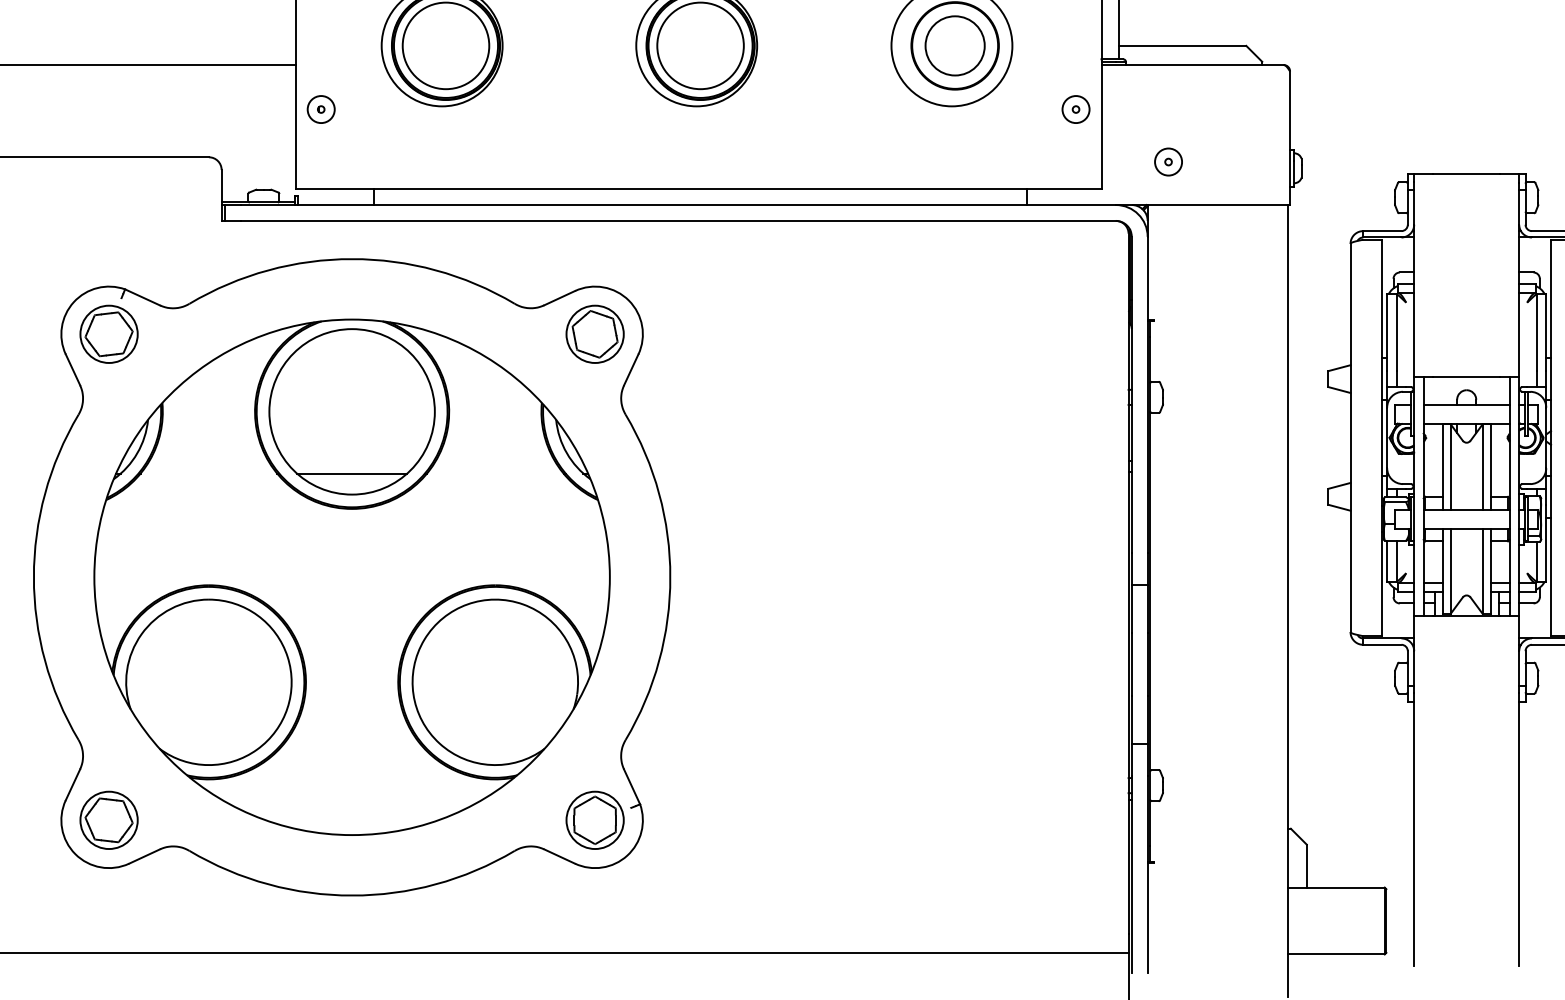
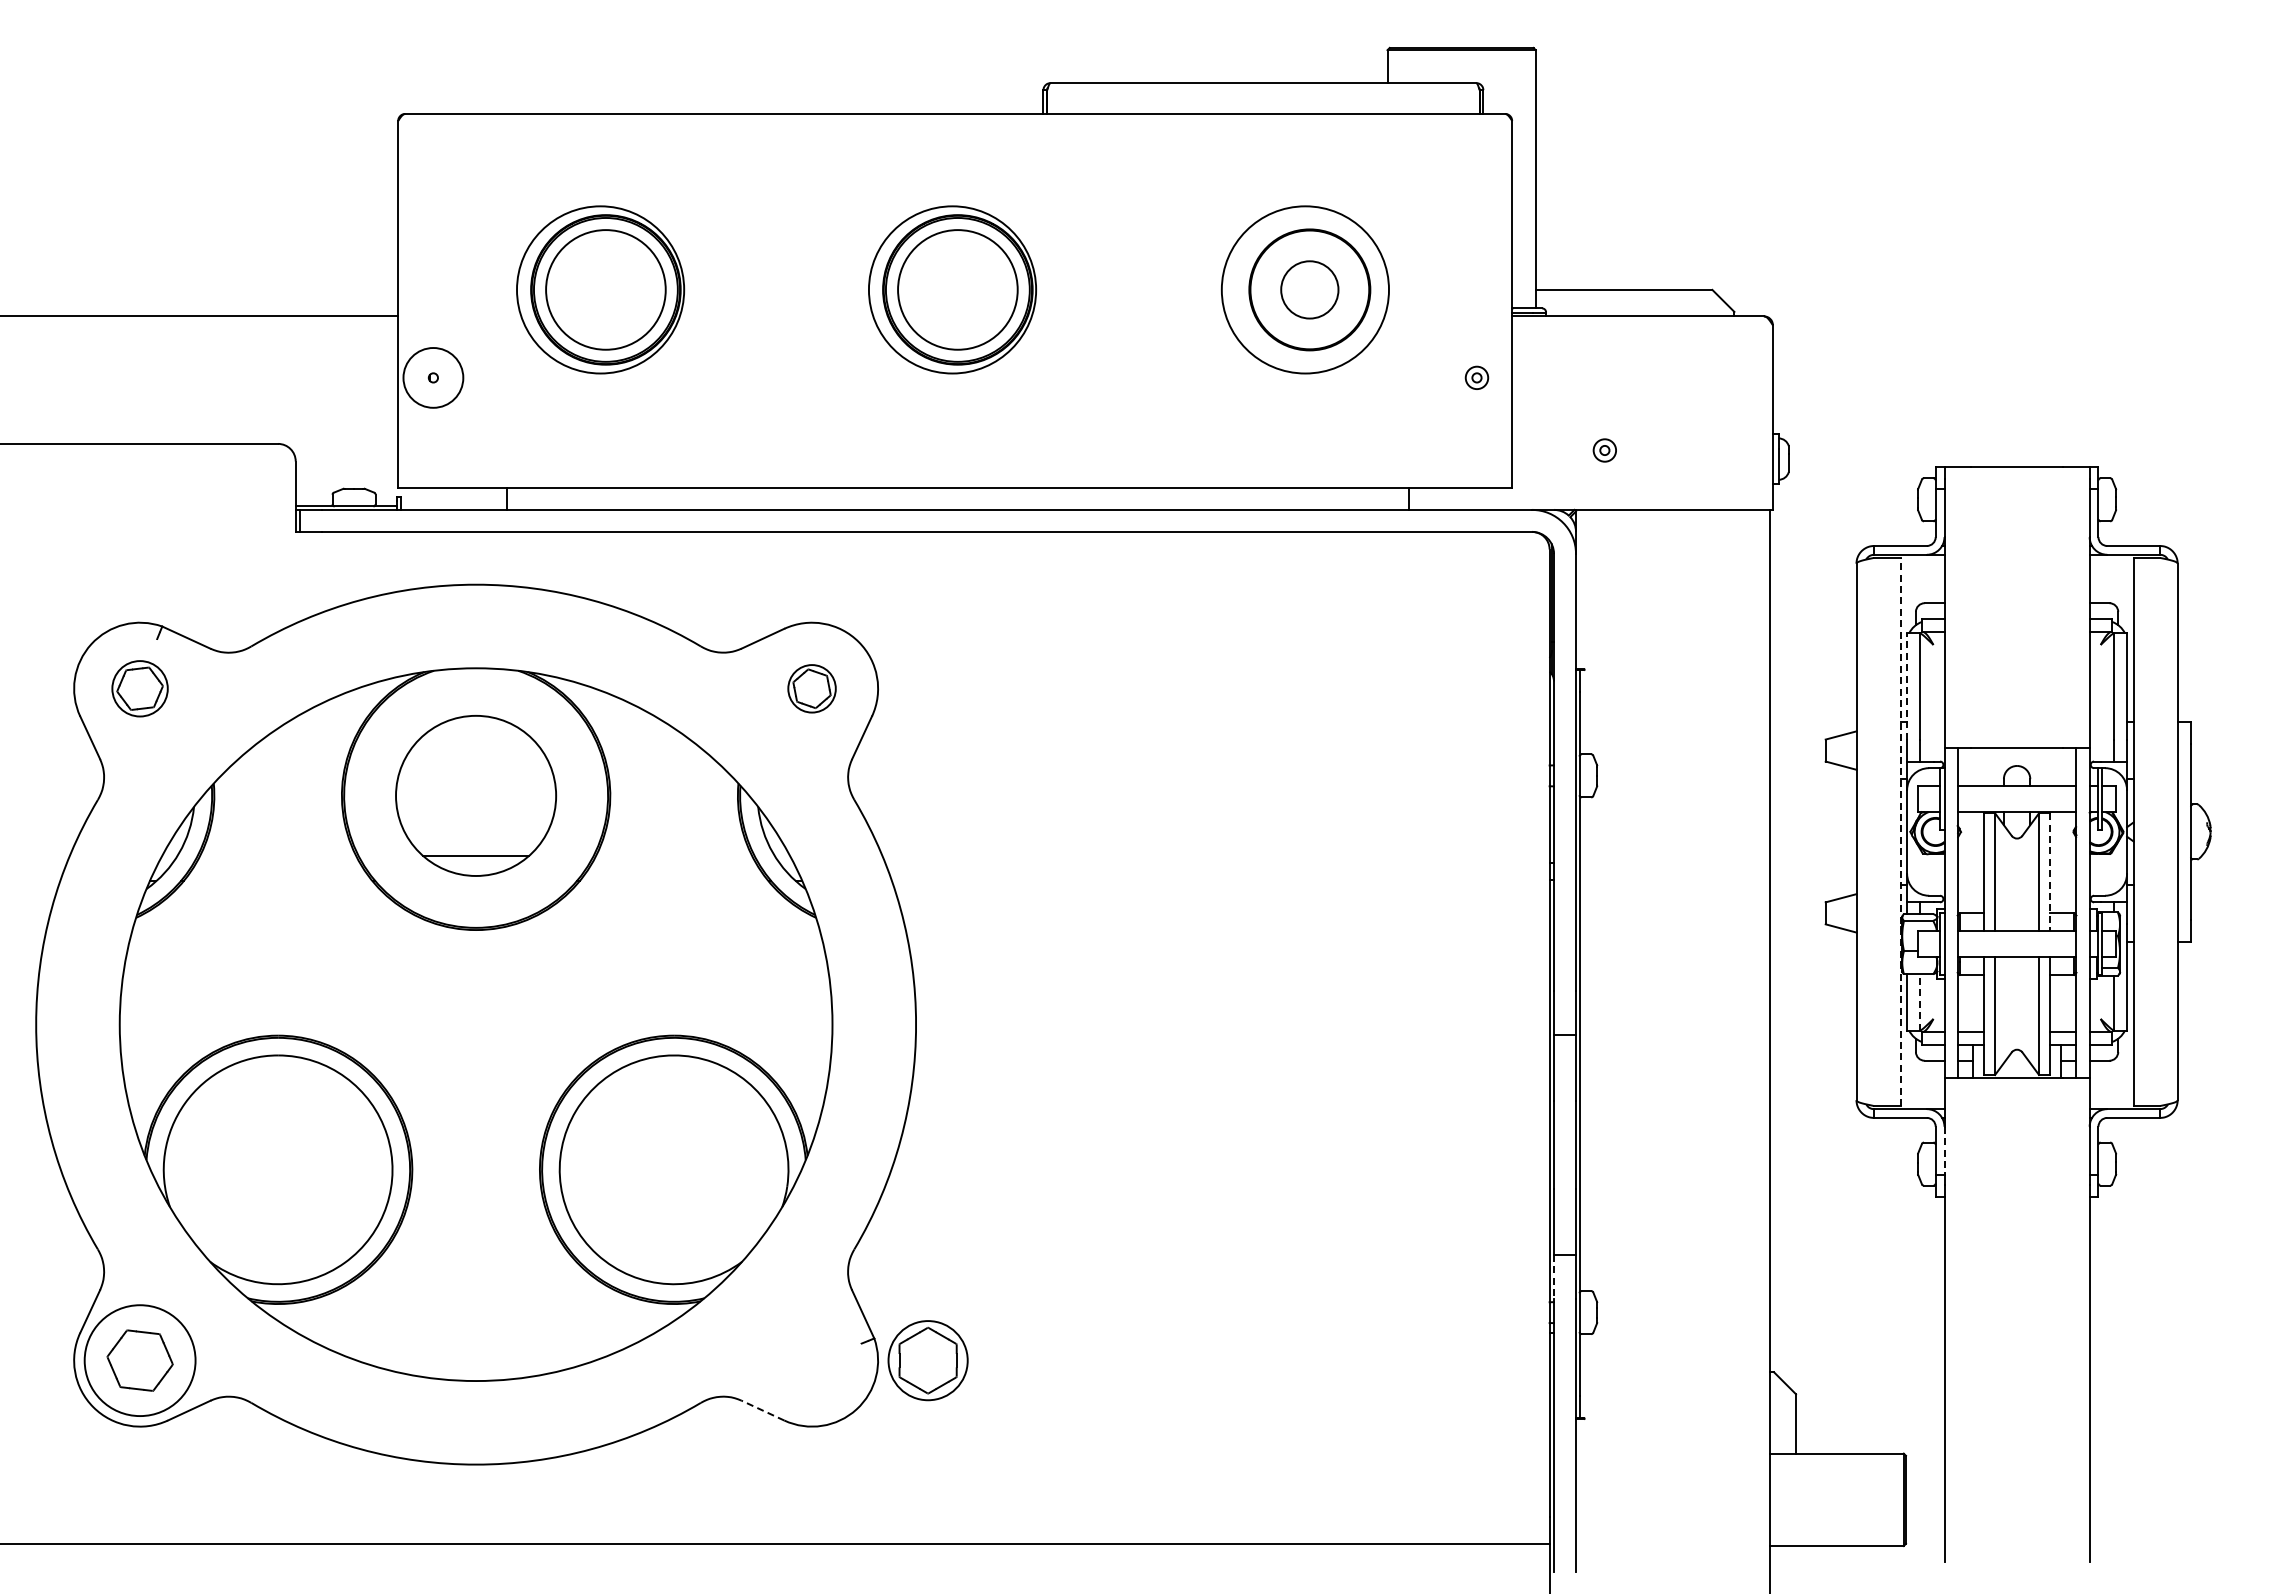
circle: (954, 45) -> (1309, 289), size x0.7
circle: (321, 109) -> (433, 377), size x1.6
circle: (1075, 109) -> (1476, 377), size x0.6
circle: (1168, 162) -> (1604, 450), size x0.6
line: (1387, 332) -> (1907, 685), solid -> dashed
part: (108, 334) -> (139, 688), size x0.7
part: (594, 334) -> (811, 688), size x0.6
part: (351, 411) -> (475, 795), size x0.7
line: (1382, 437) -> (1900, 831), solid -> dashed
line: (1490, 467) -> (2050, 872), solid -> dashed
line: (1396, 560) -> (1920, 1001), solid -> dashed
line: (1414, 669) -> (1944, 1151), solid -> dashed
line: (1132, 759) -> (1554, 1276), solid -> dashed
circle: (108, 820) -> (139, 1360), size x1.4
part: (594, 820) -> (927, 1360), moved
line: (559, 856) -> (763, 1410), solid -> dashed

